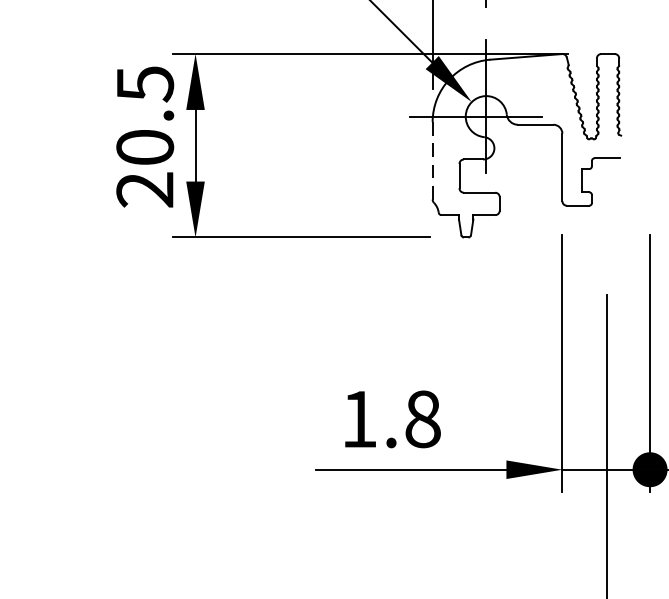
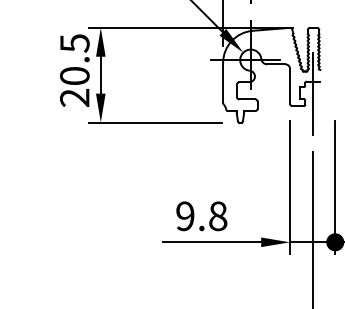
line: (433, 159) -> (223, 82), dashed -> solid
line: (607, 181) -> (313, 93), added
text: (359, 419) -> (185, 216), 1.8 -> 9.8

